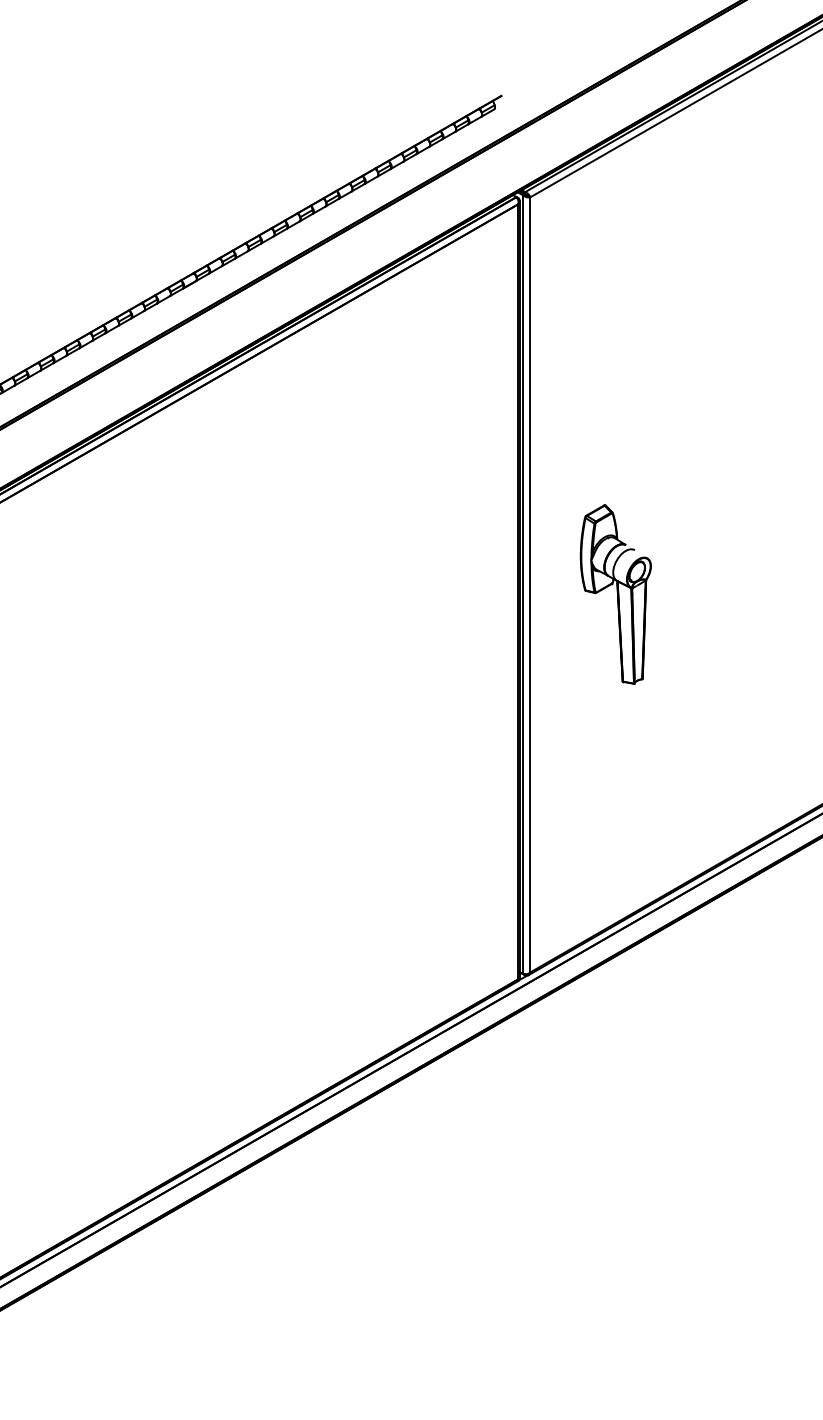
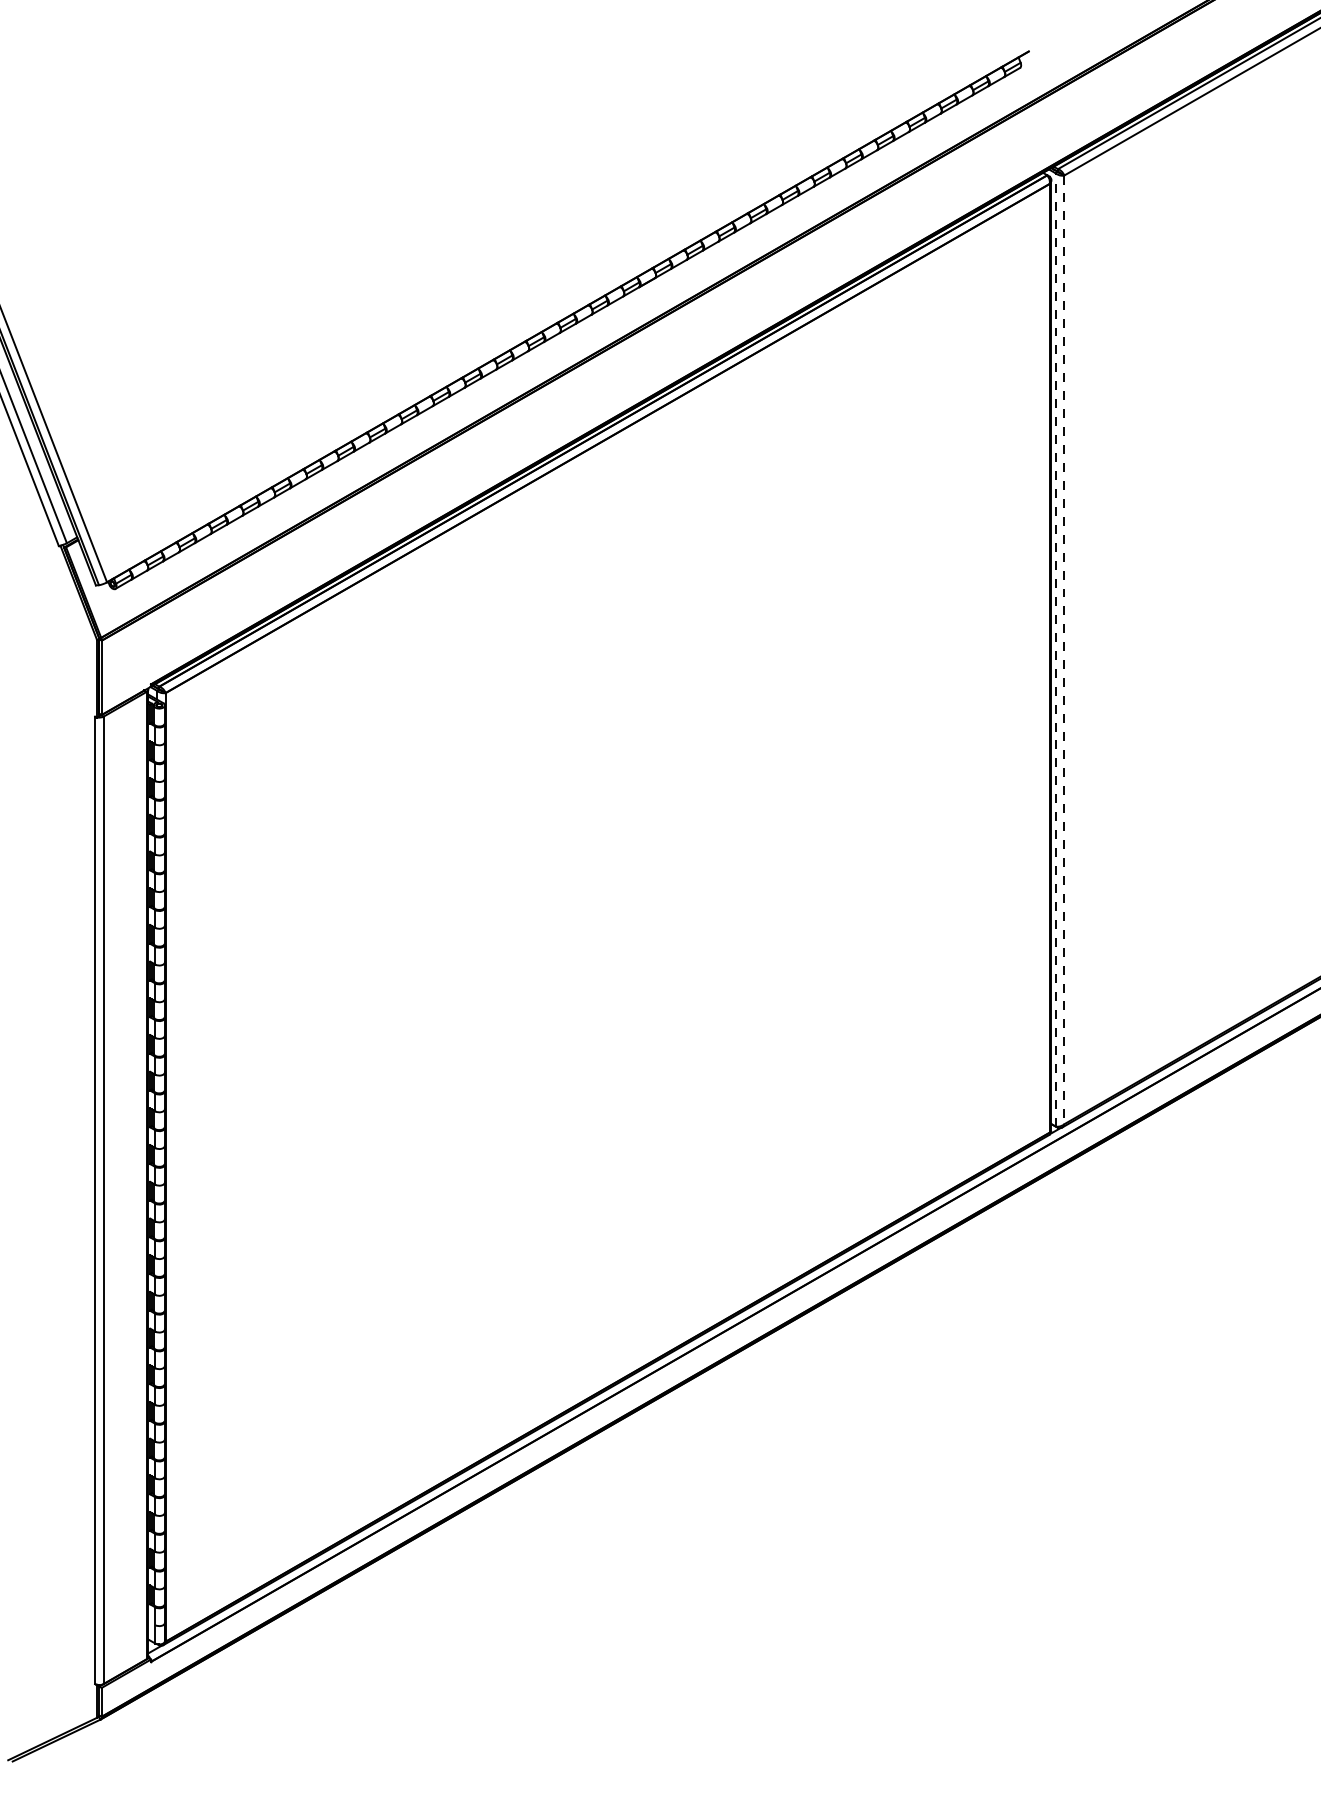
line: (523, 584) -> (1055, 649), solid -> dashed
line: (530, 585) -> (1064, 650), solid -> dashed
part: (615, 594) -> (1168, 661), removed

